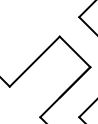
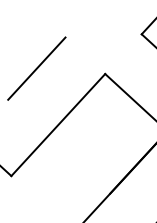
line: (24, 32) -> (35, 68), added

